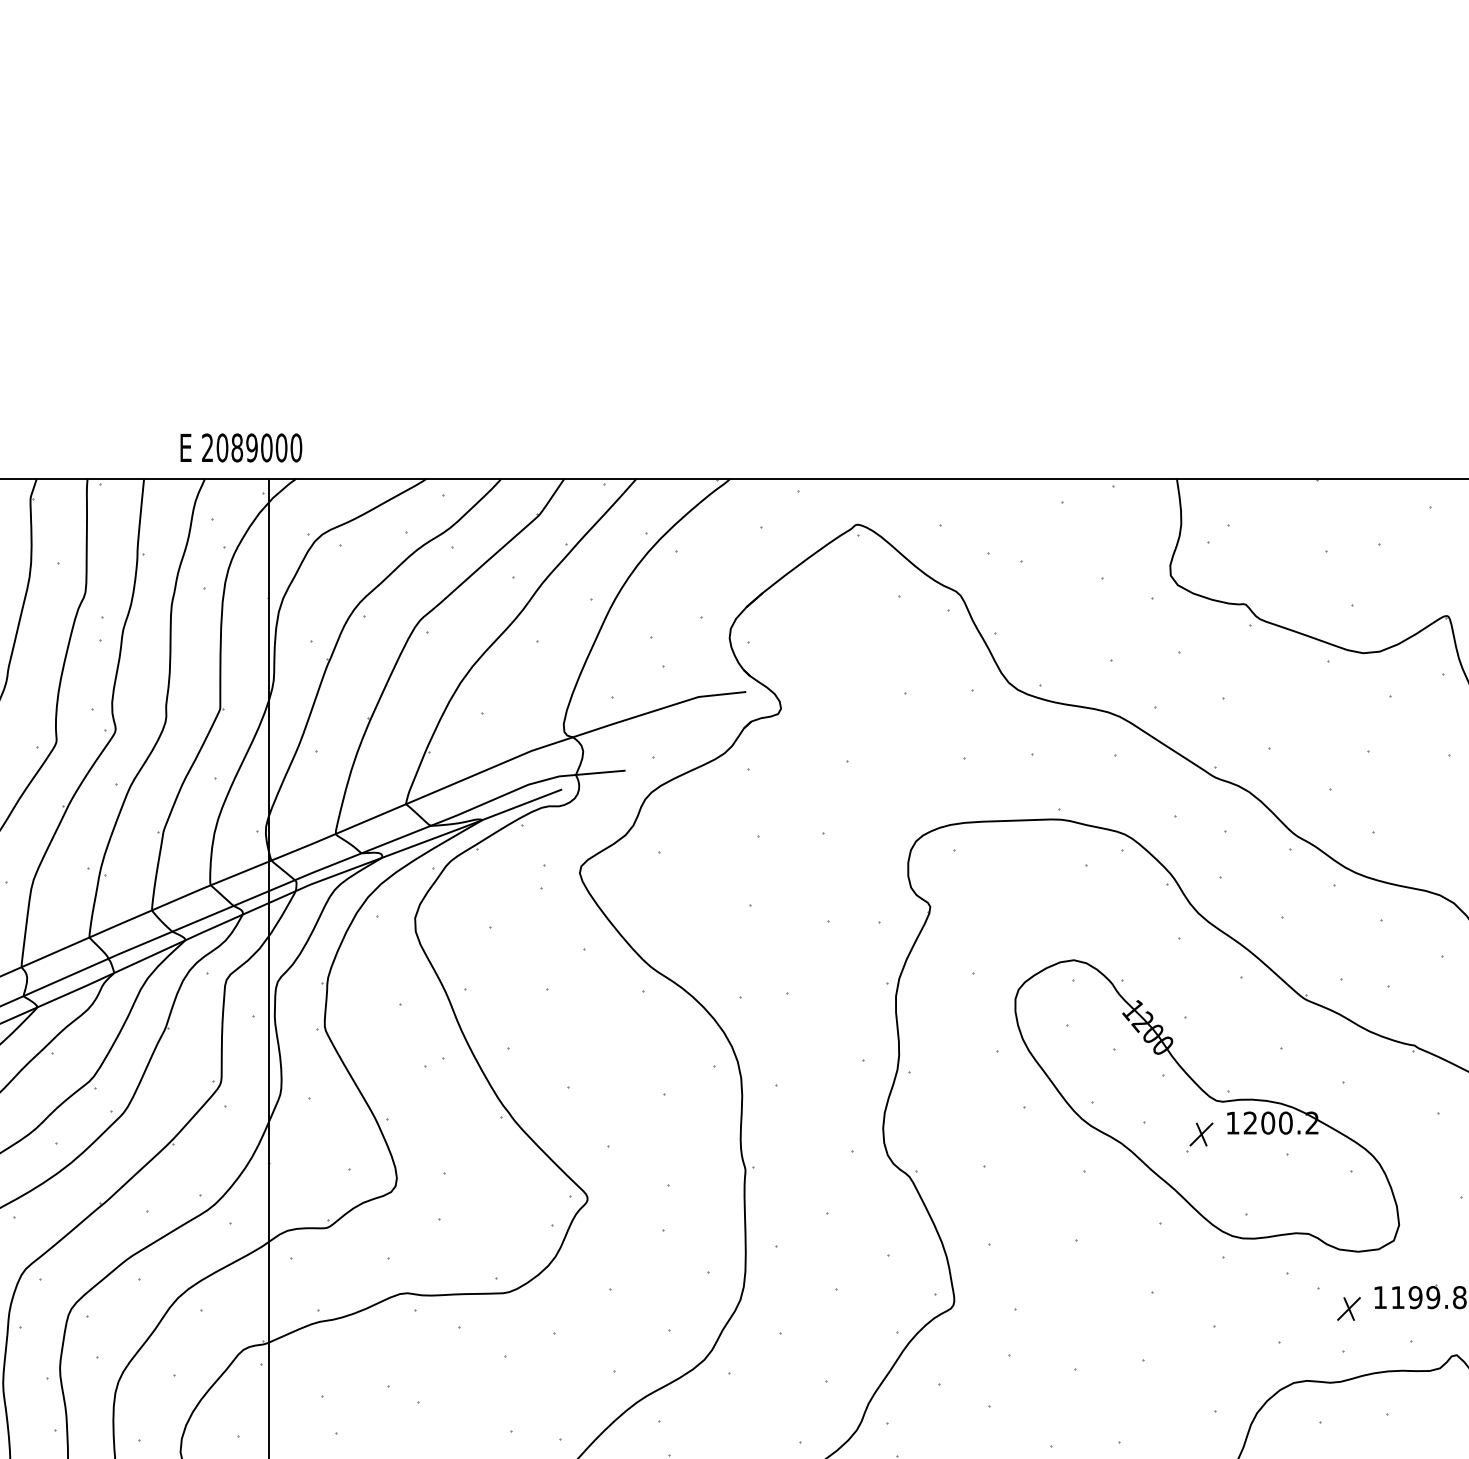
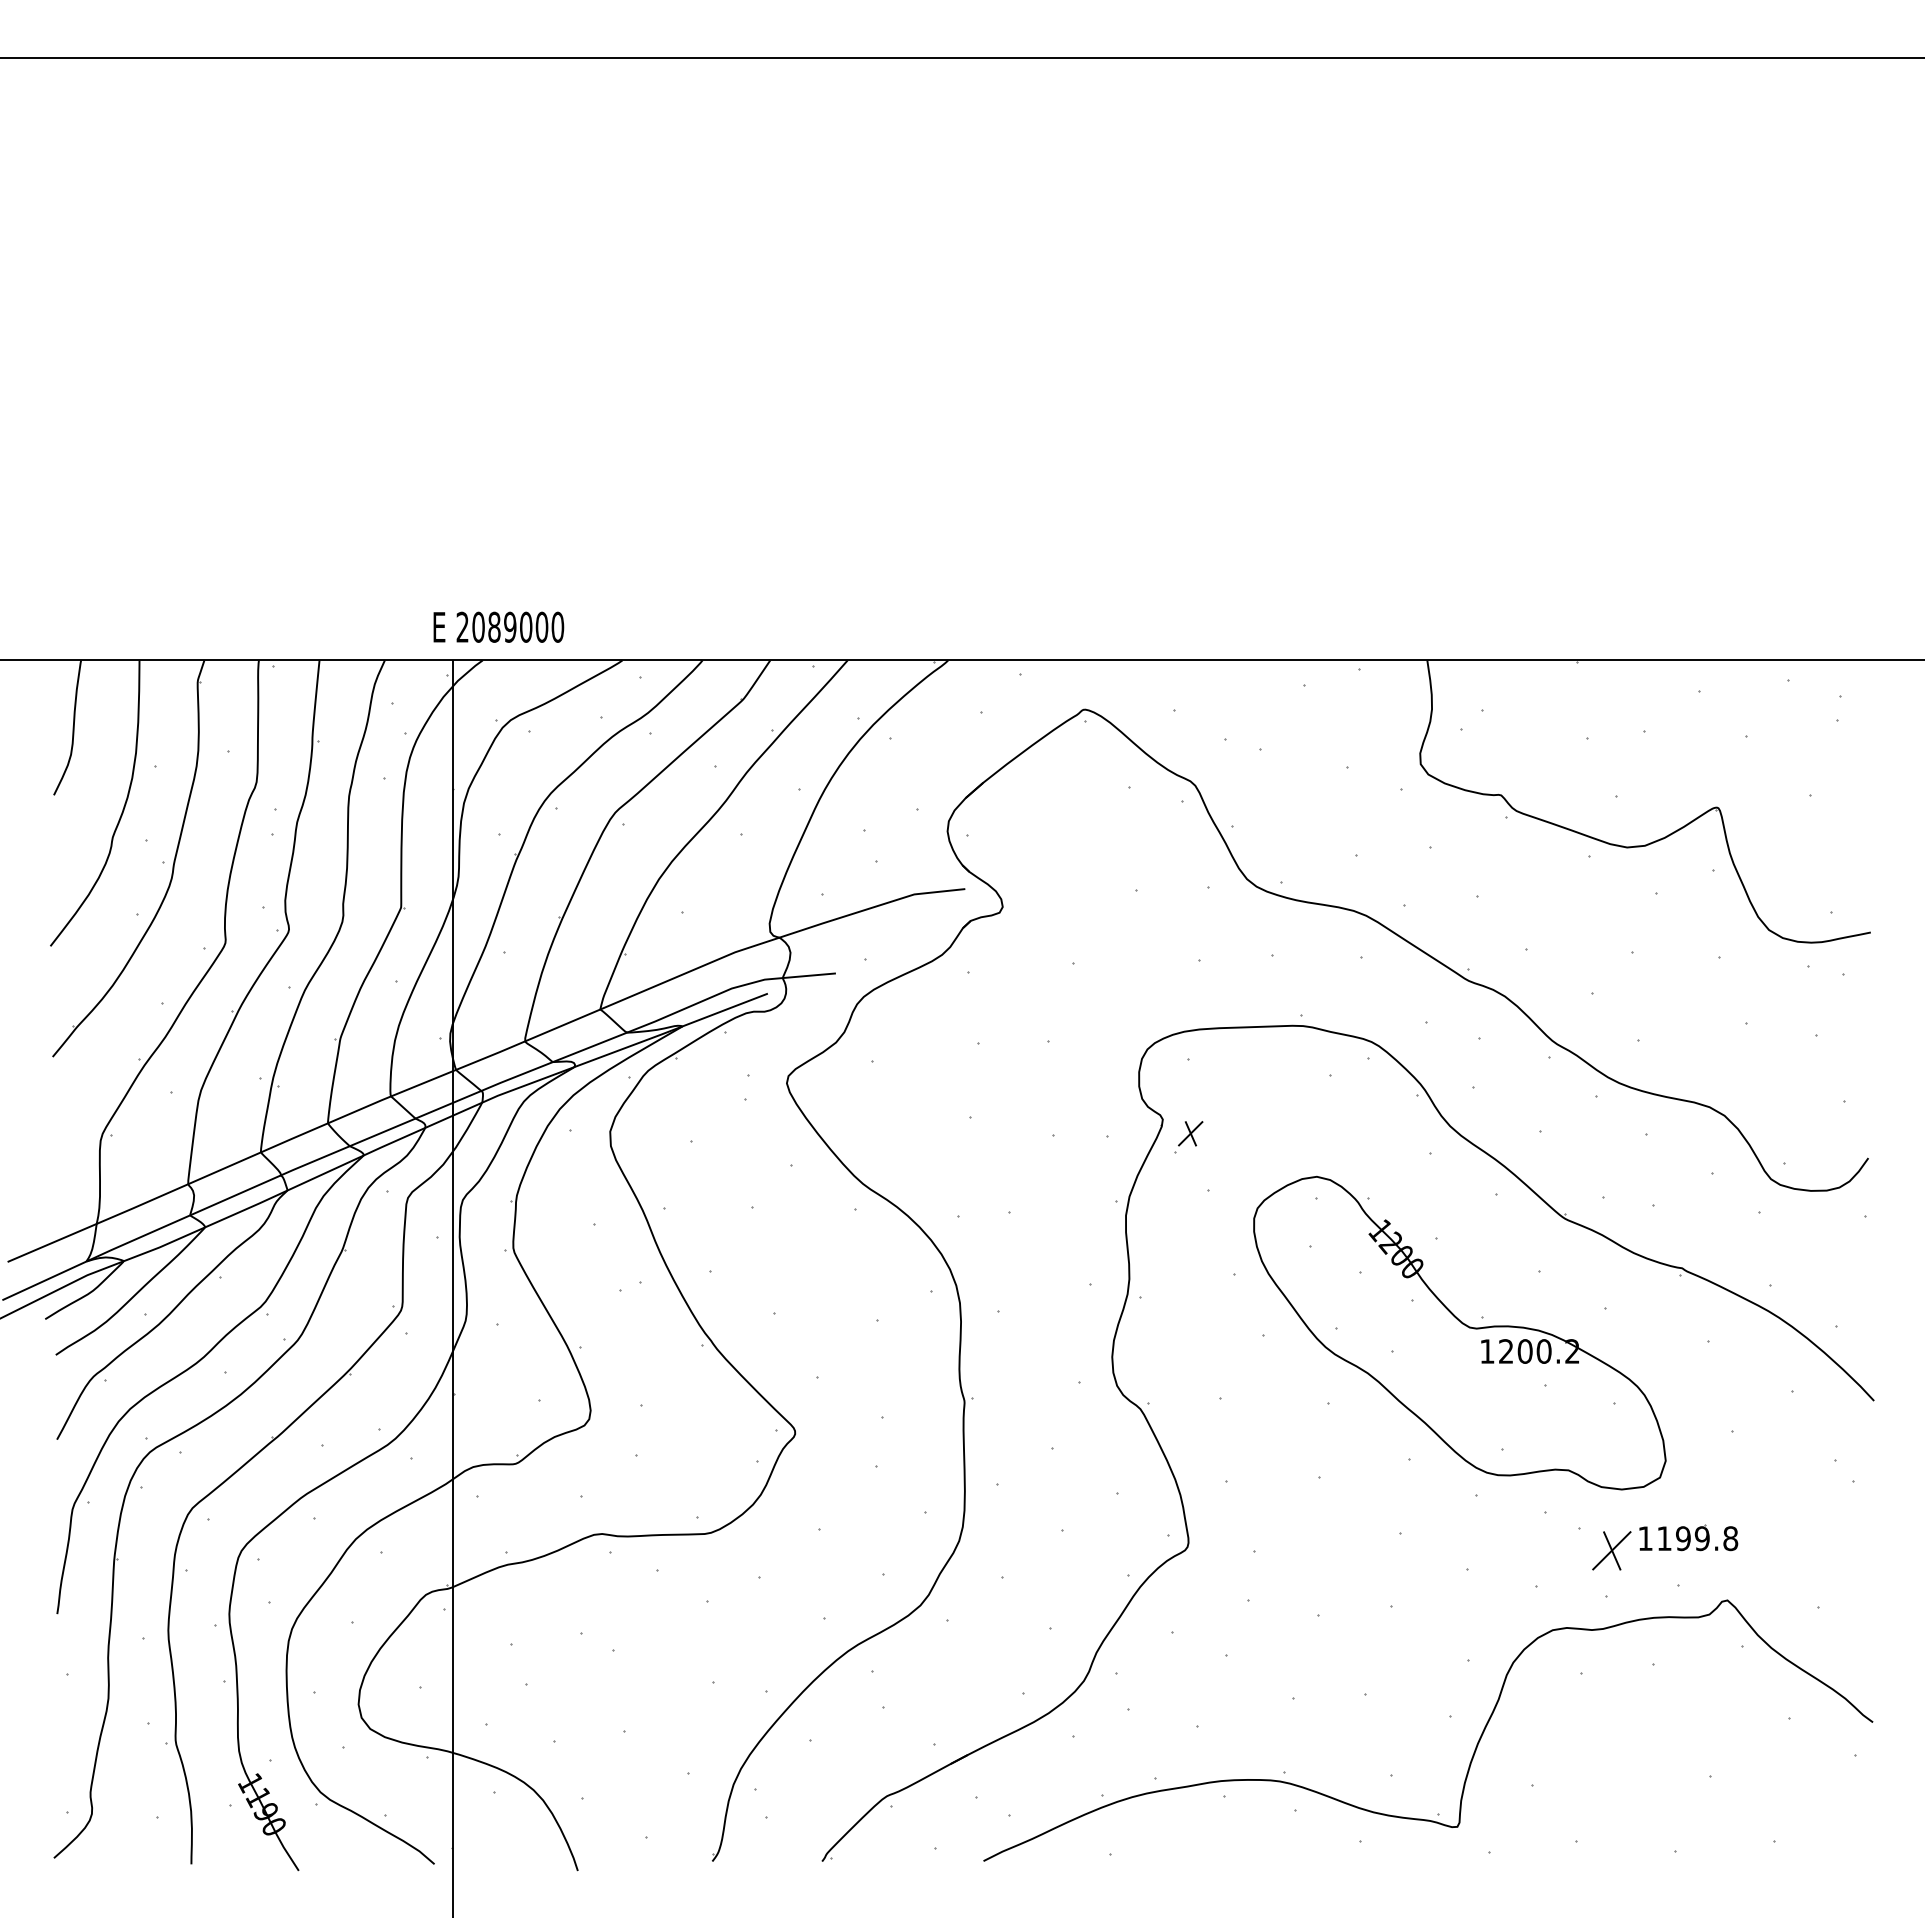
text: (241, 447) -> (498, 626), moved
part: (1199, 1138) -> (1188, 1137), moved
part: (1348, 1308) -> (1611, 1550), size x1.6

